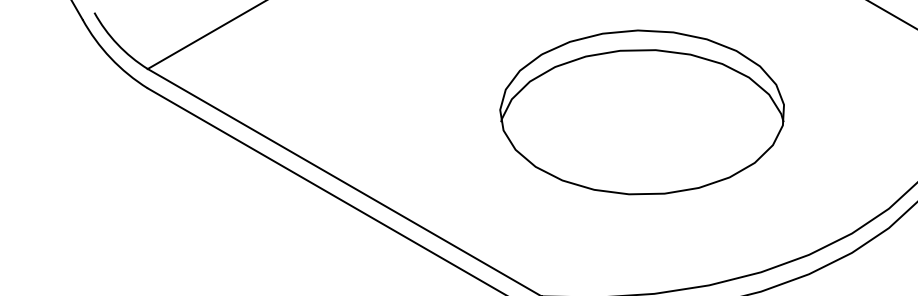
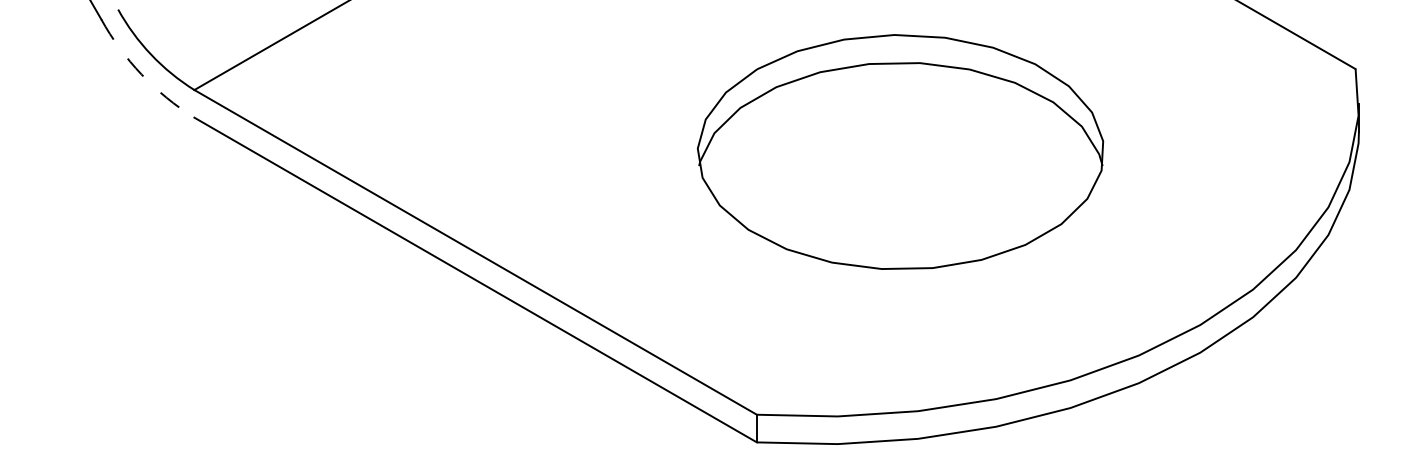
arc: (110, 58) -> (141, 74), solid -> dashed

